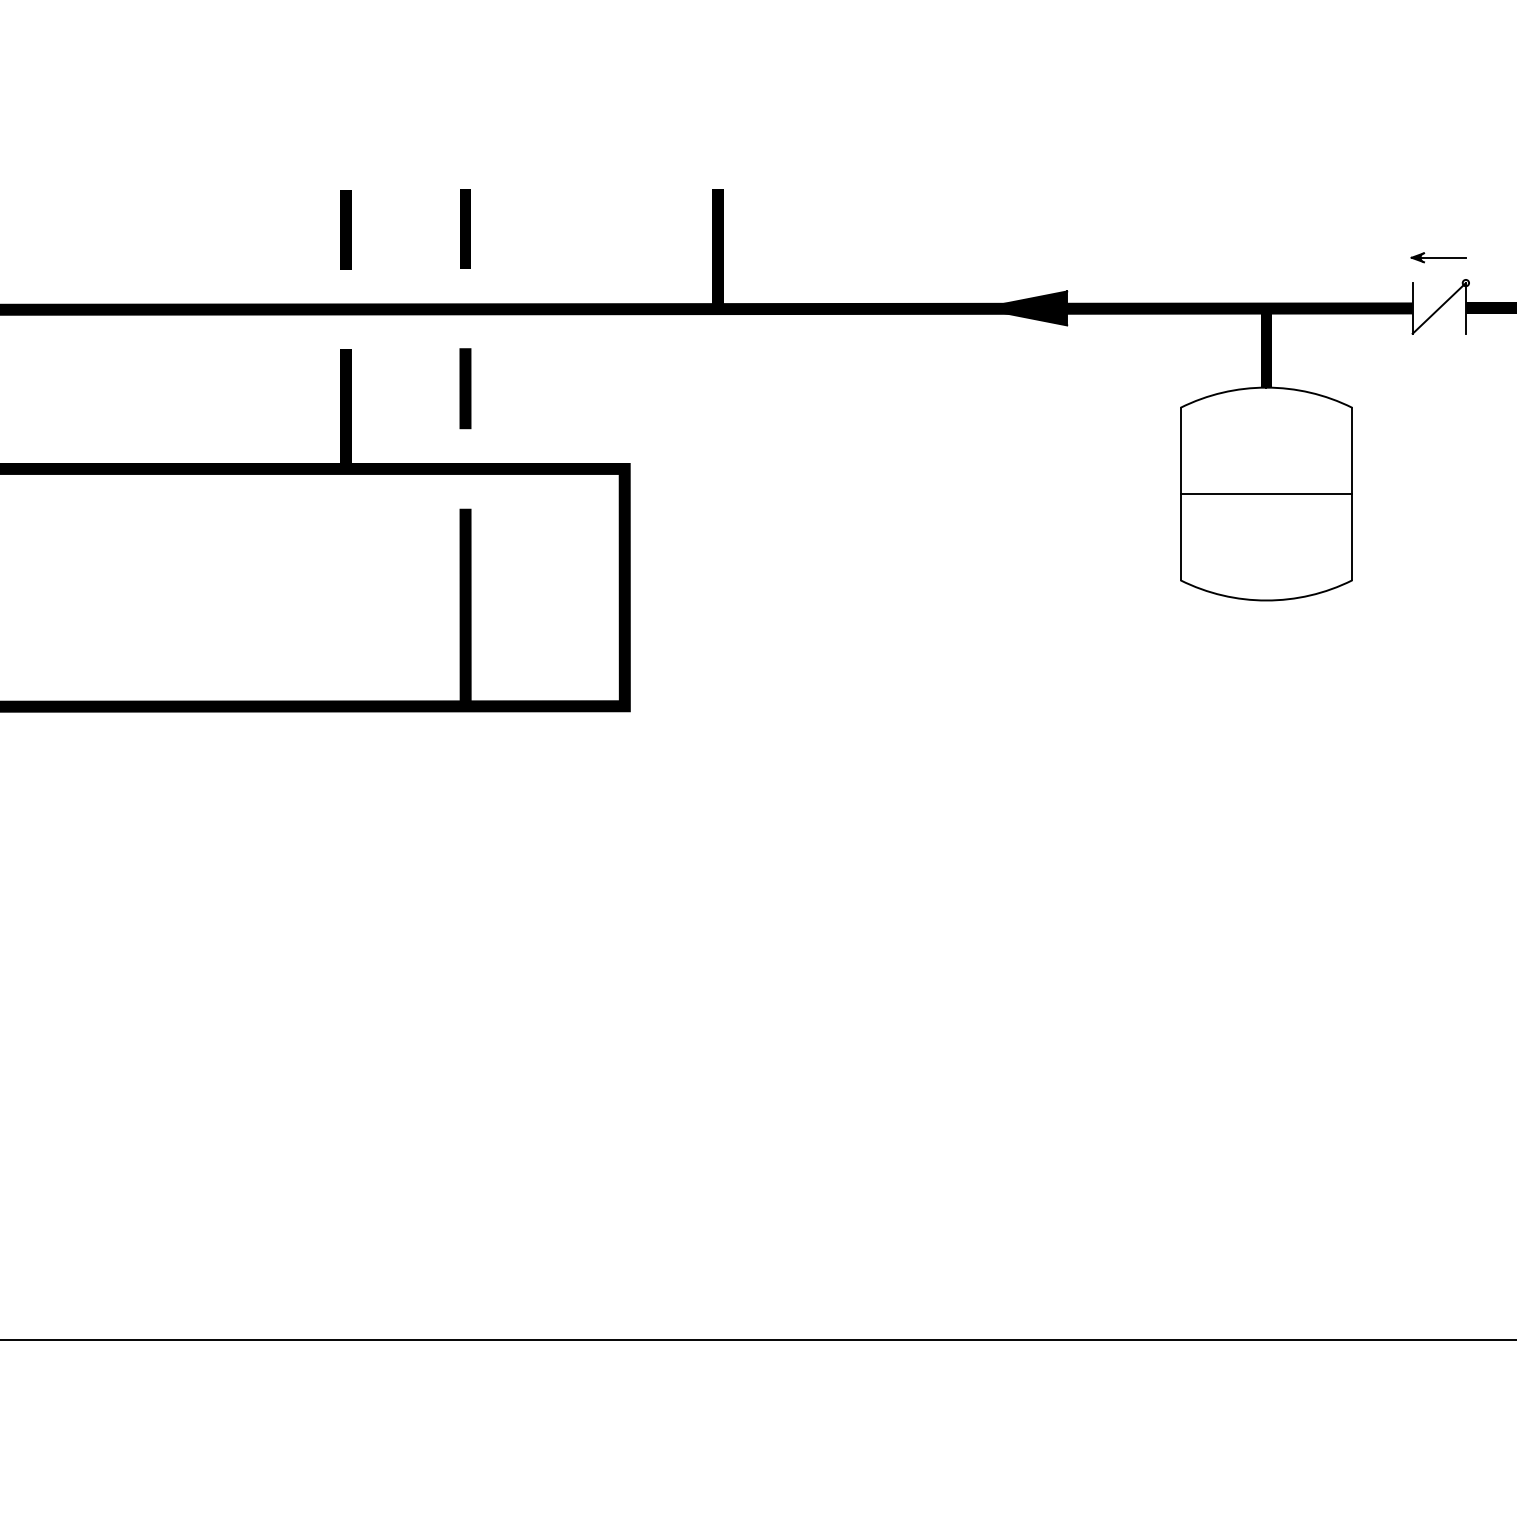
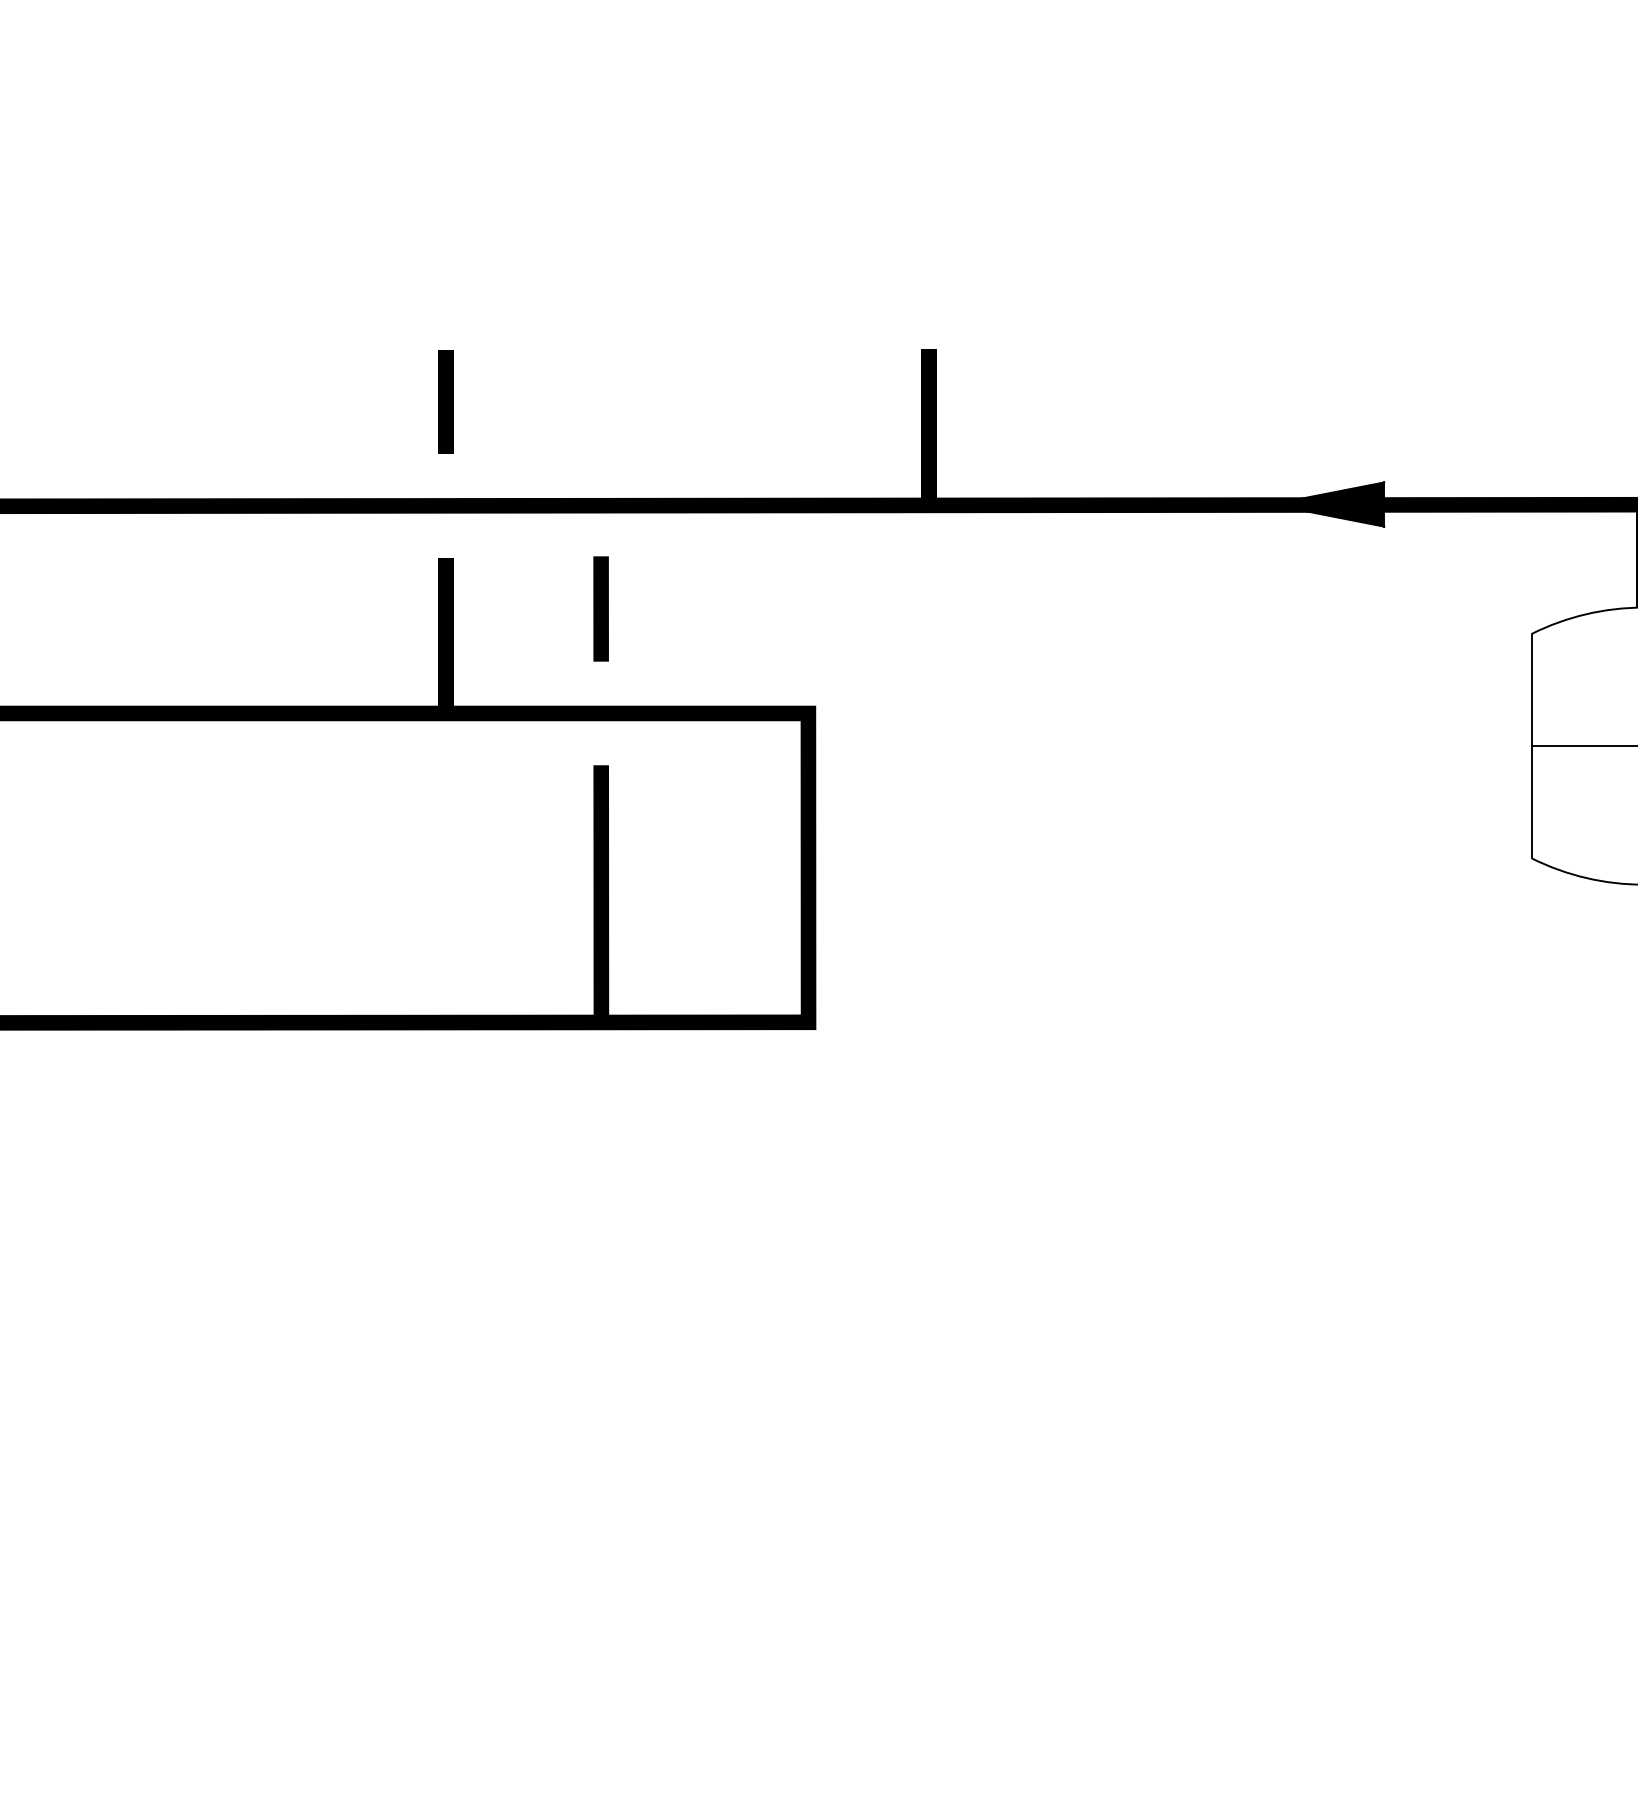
line: (465, 228) -> (601, 400), removed

